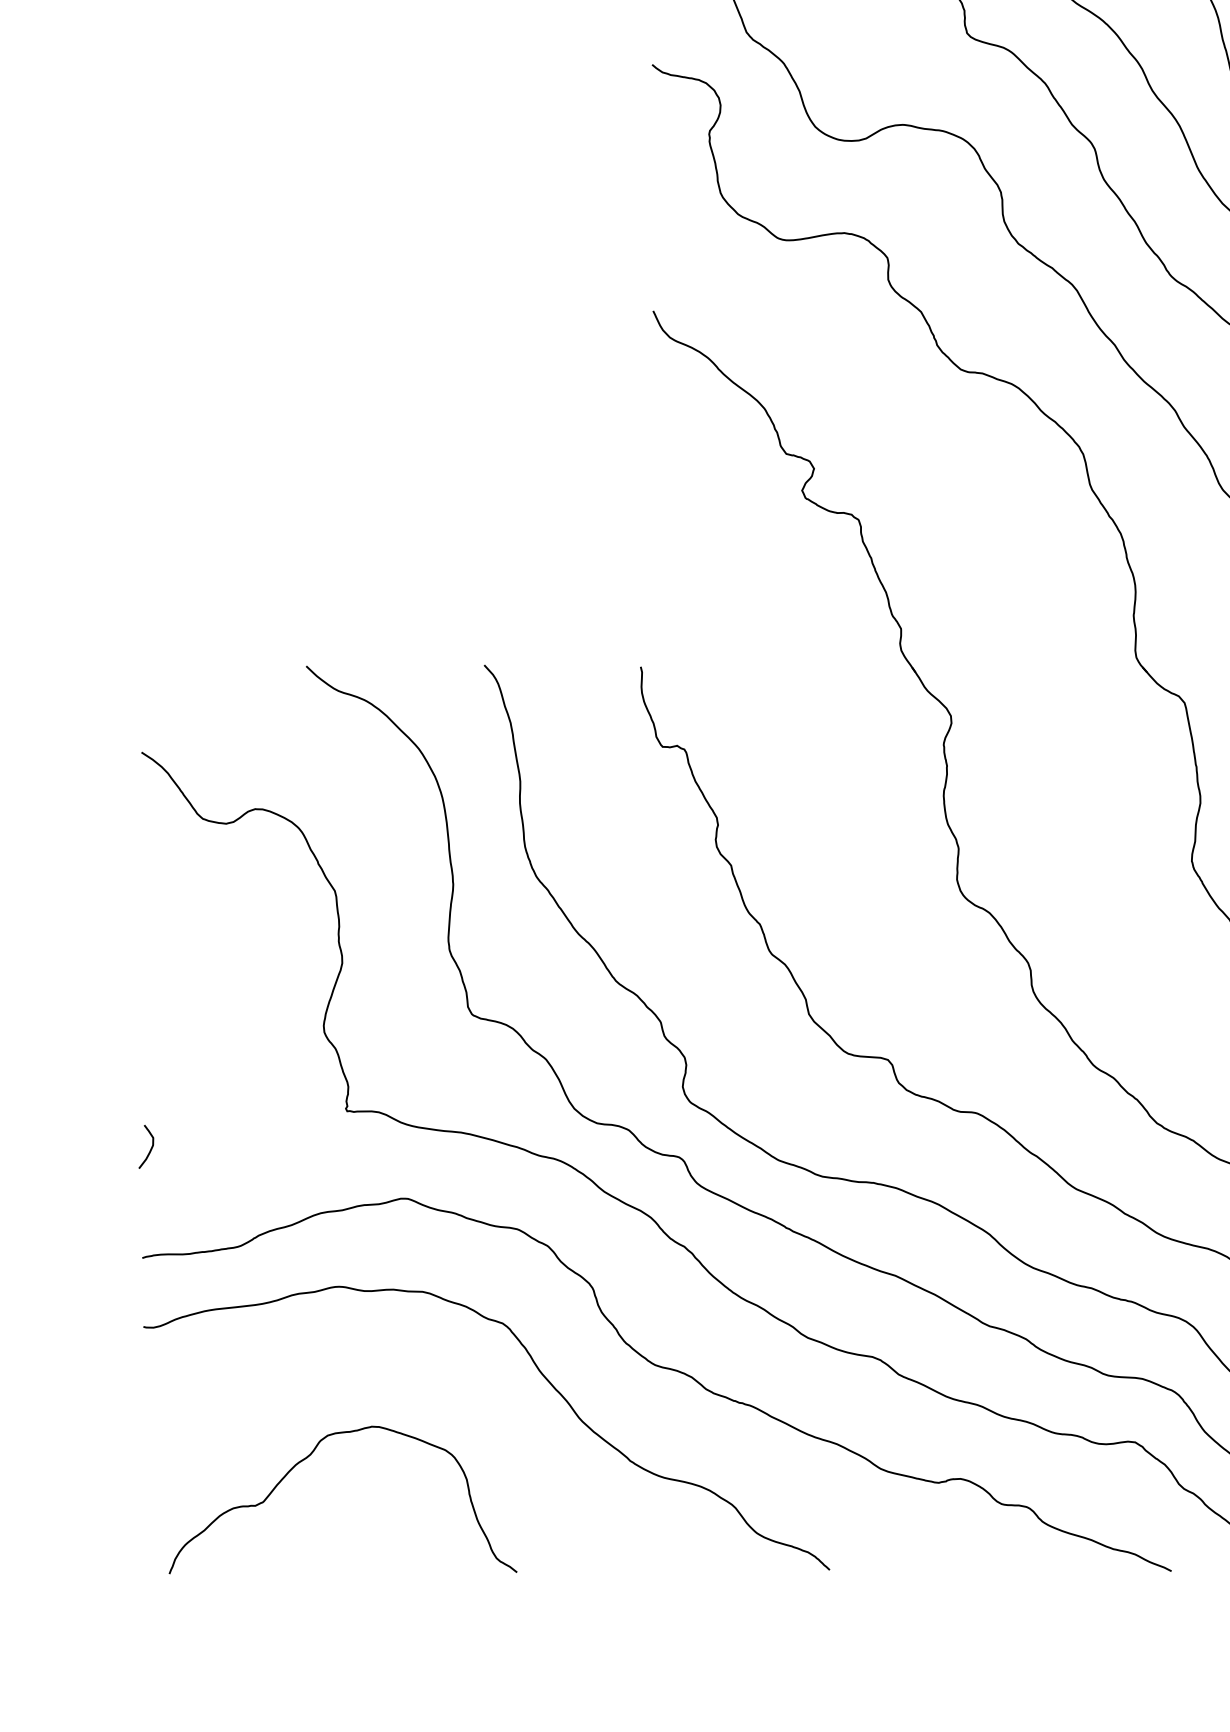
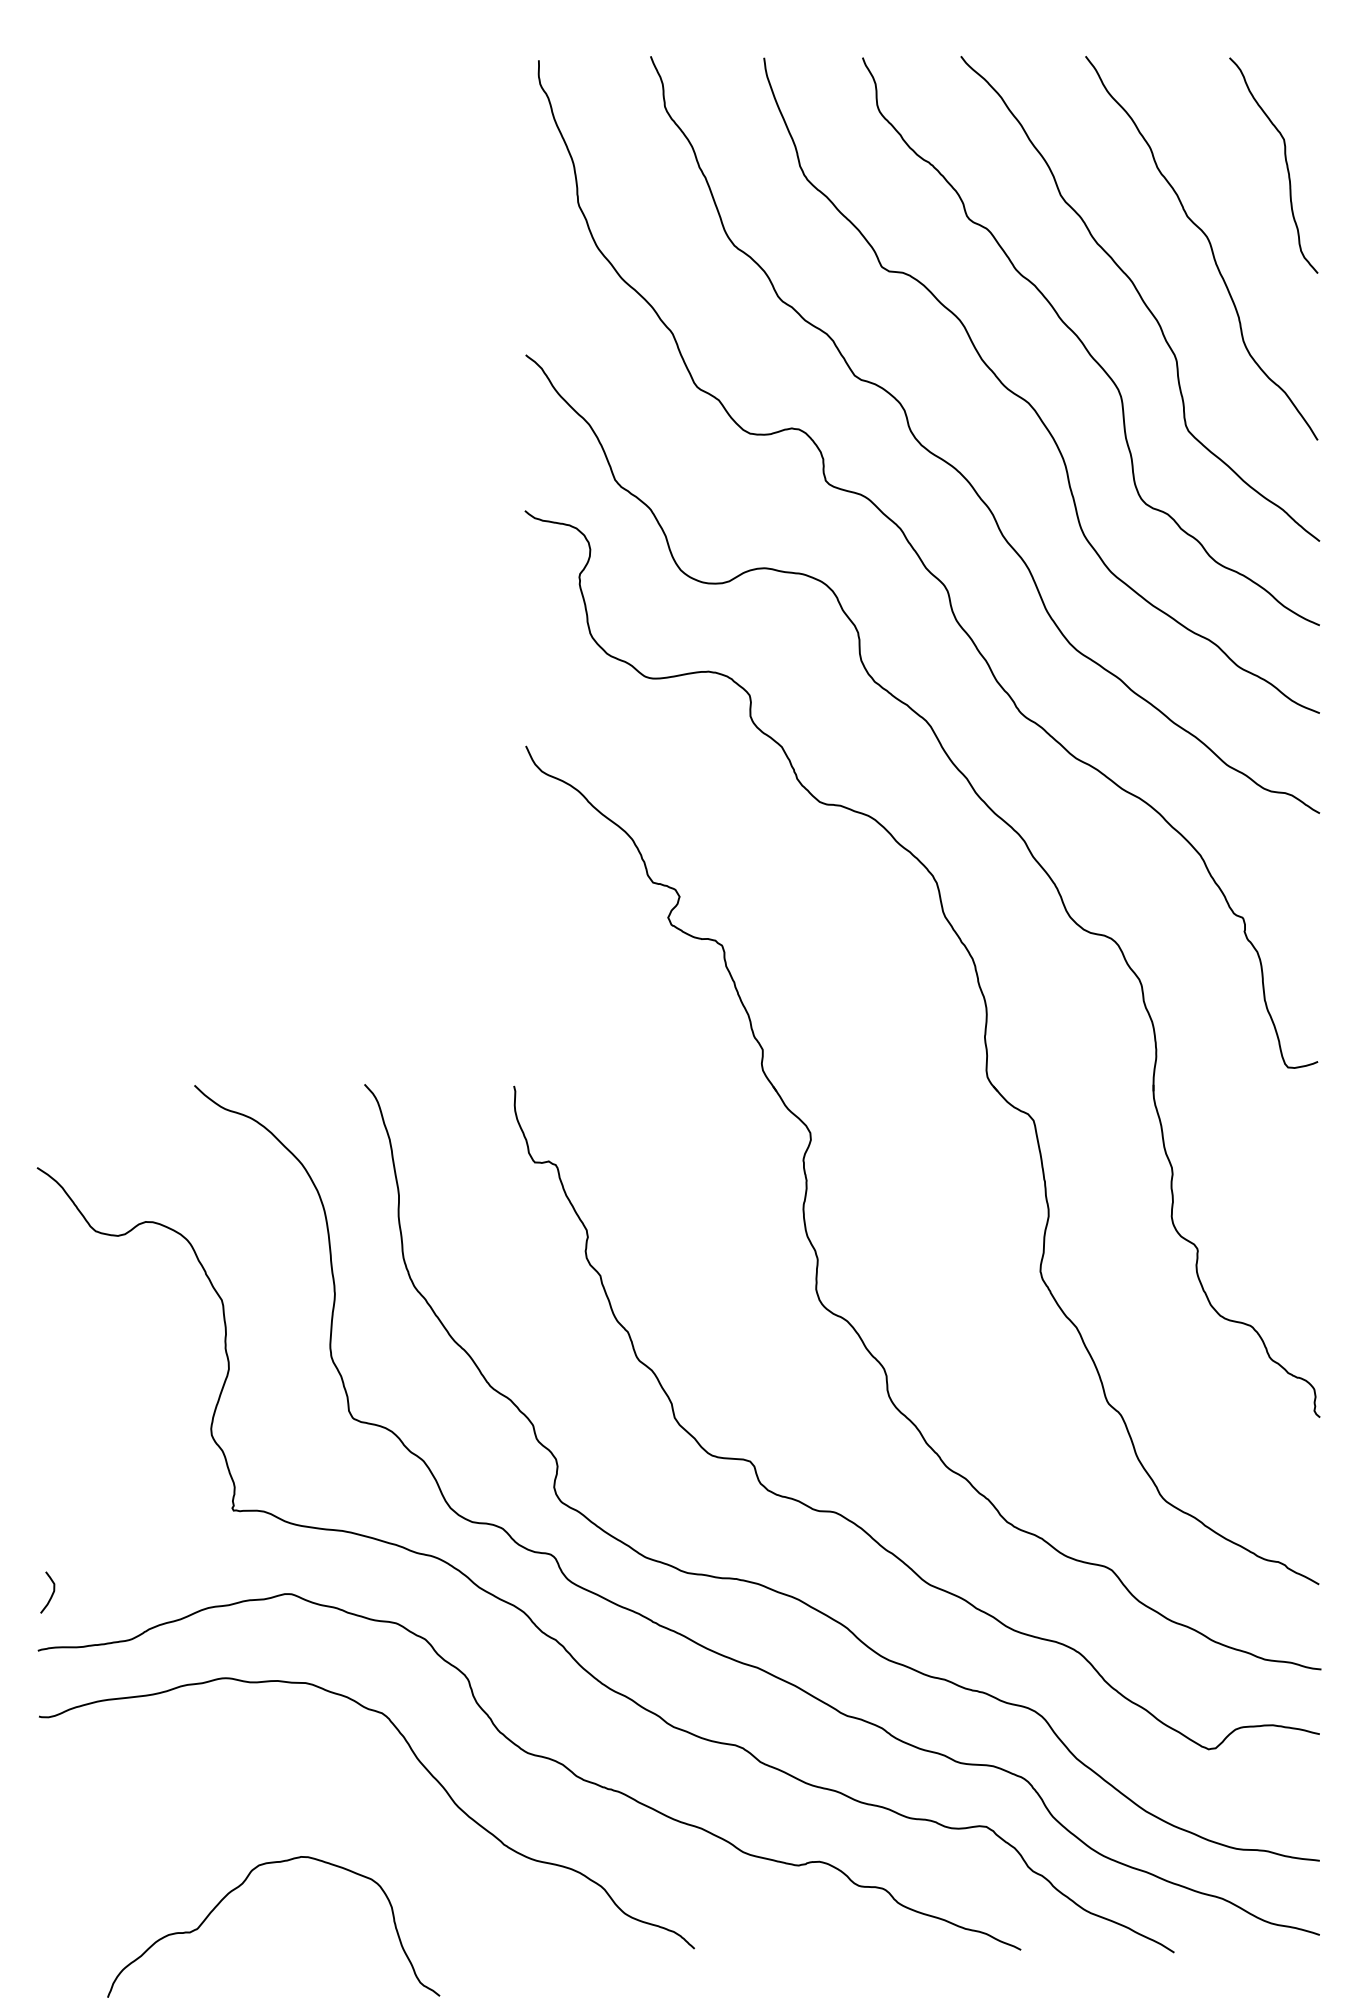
curve: (150, 1148) -> (51, 1594), moved
curve: (307, 1458) -> (239, 1887), moved

